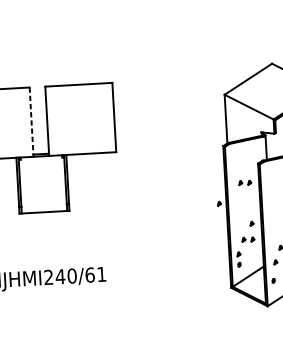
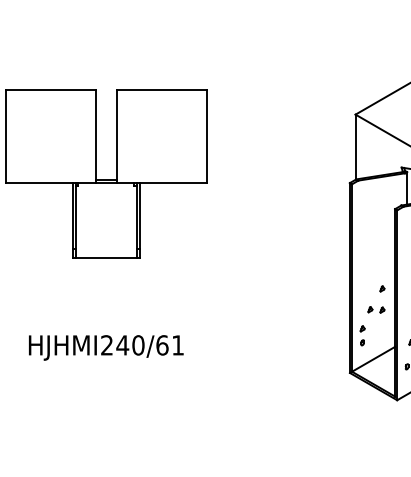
line: (31, 122) -> (95, 137), dashed -> solid
part: (245, 182) -> (376, 233), removed
part: (219, 203) -> (340, 259), removed

